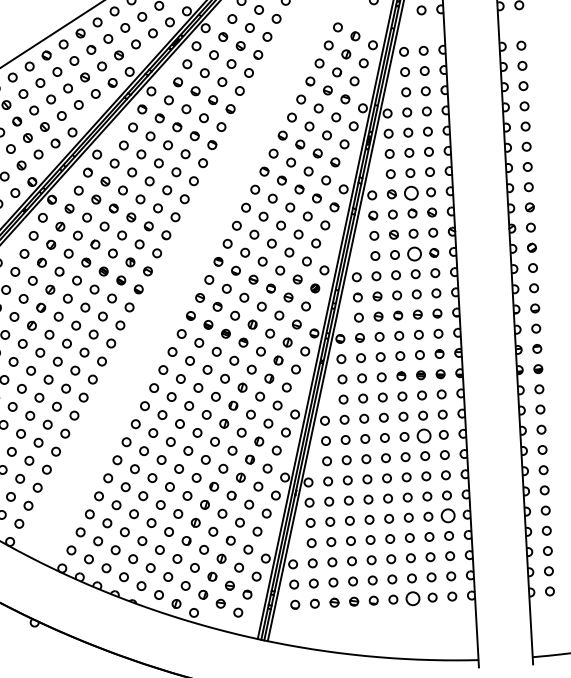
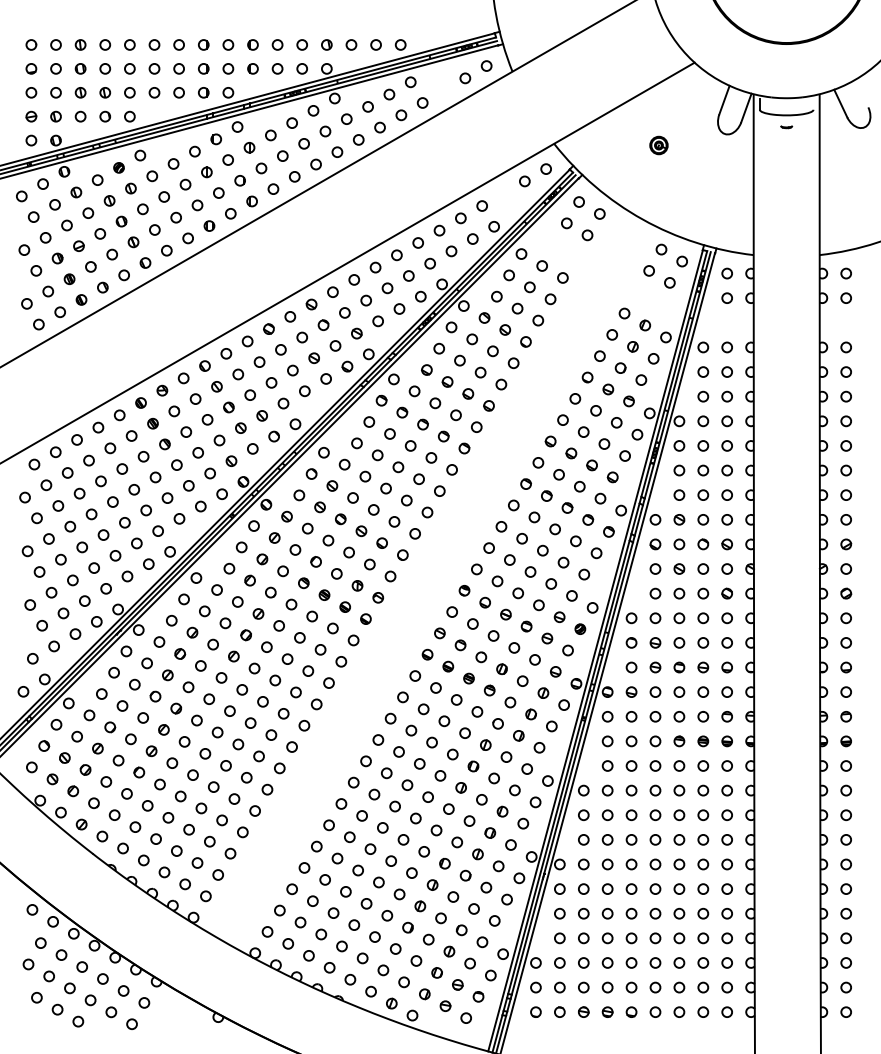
circle: (411, 193) -> (703, 519), size x0.62
circle: (414, 253) -> (703, 593), size x0.62
circle: (424, 435) -> (703, 814), size x0.62
circle: (447, 515) -> (726, 913), size x0.62
circle: (413, 598) -> (679, 1011), size x0.62

